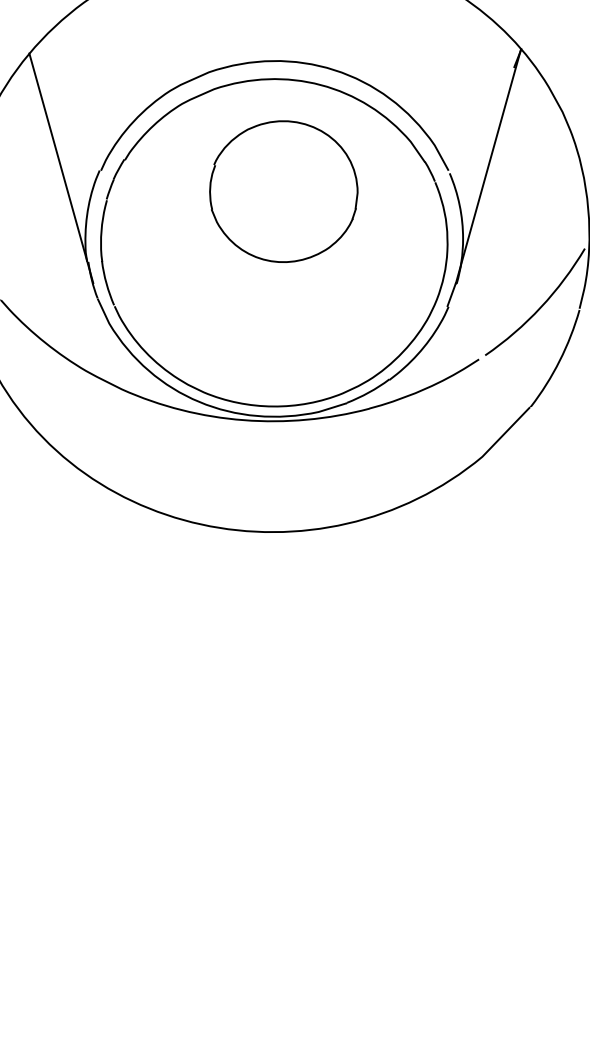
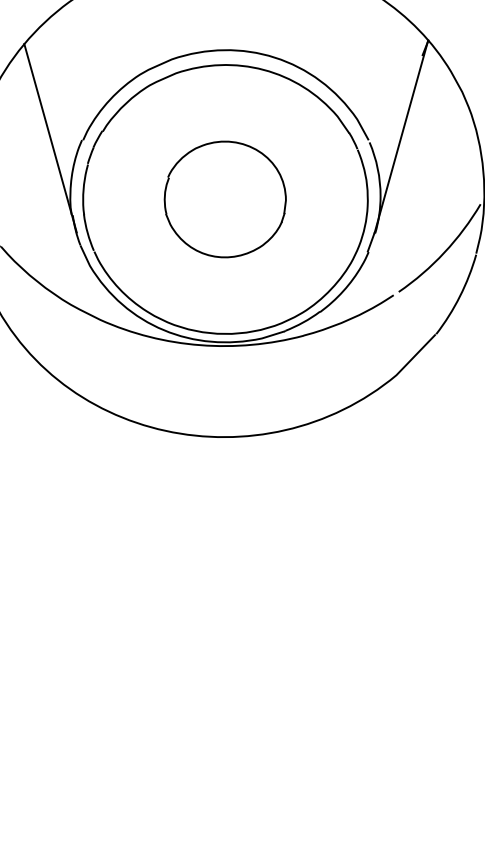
part: (282, 191) -> (224, 199), moved

